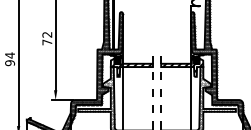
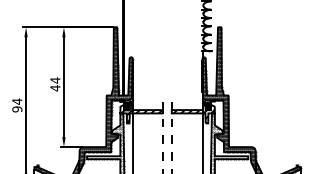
text: (47, 38) -> (55, 84), 72 -> 44

